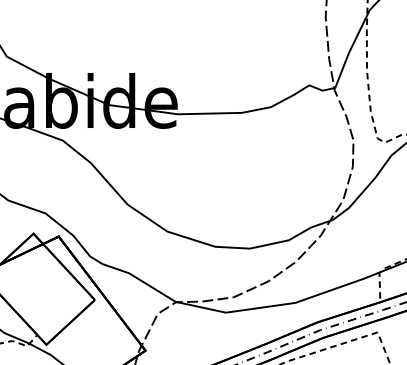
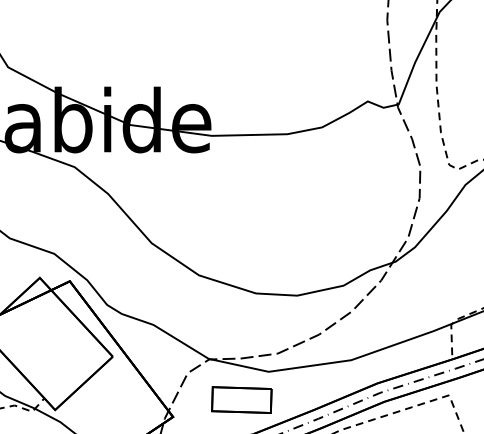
part: (203, 336) -> (242, 400), added

